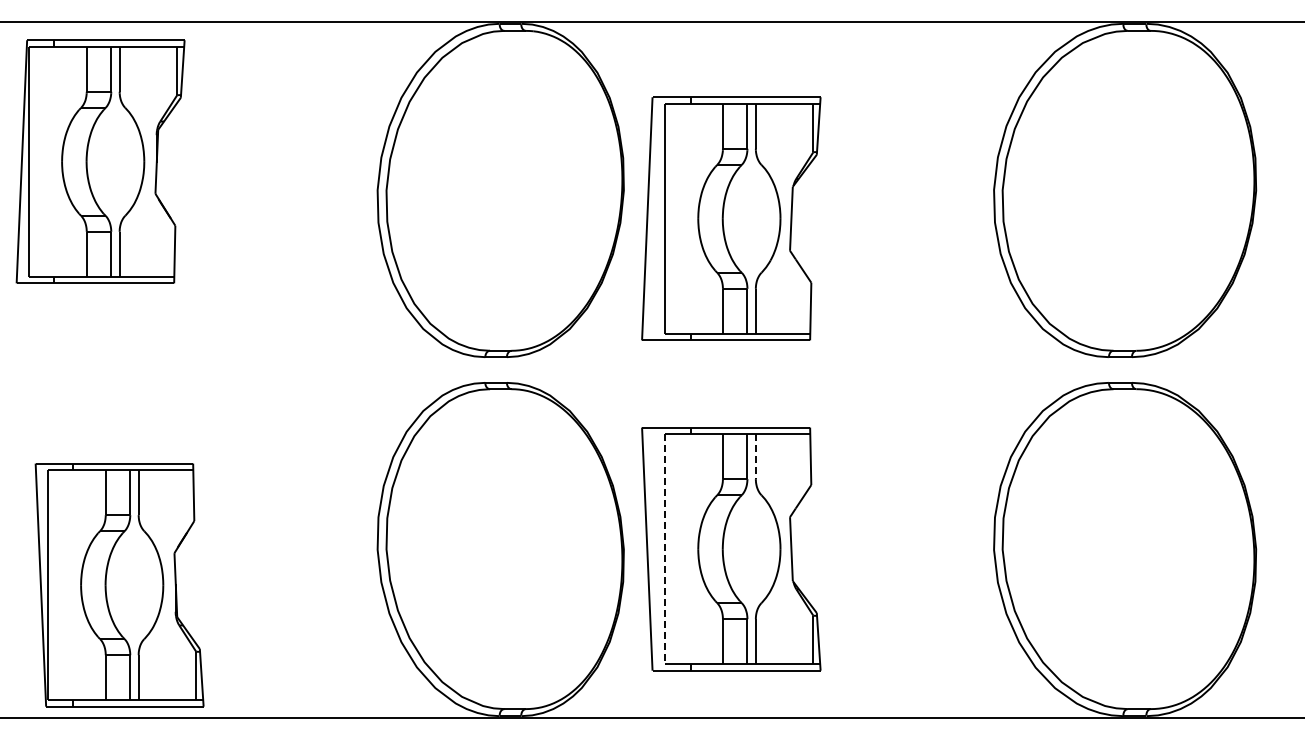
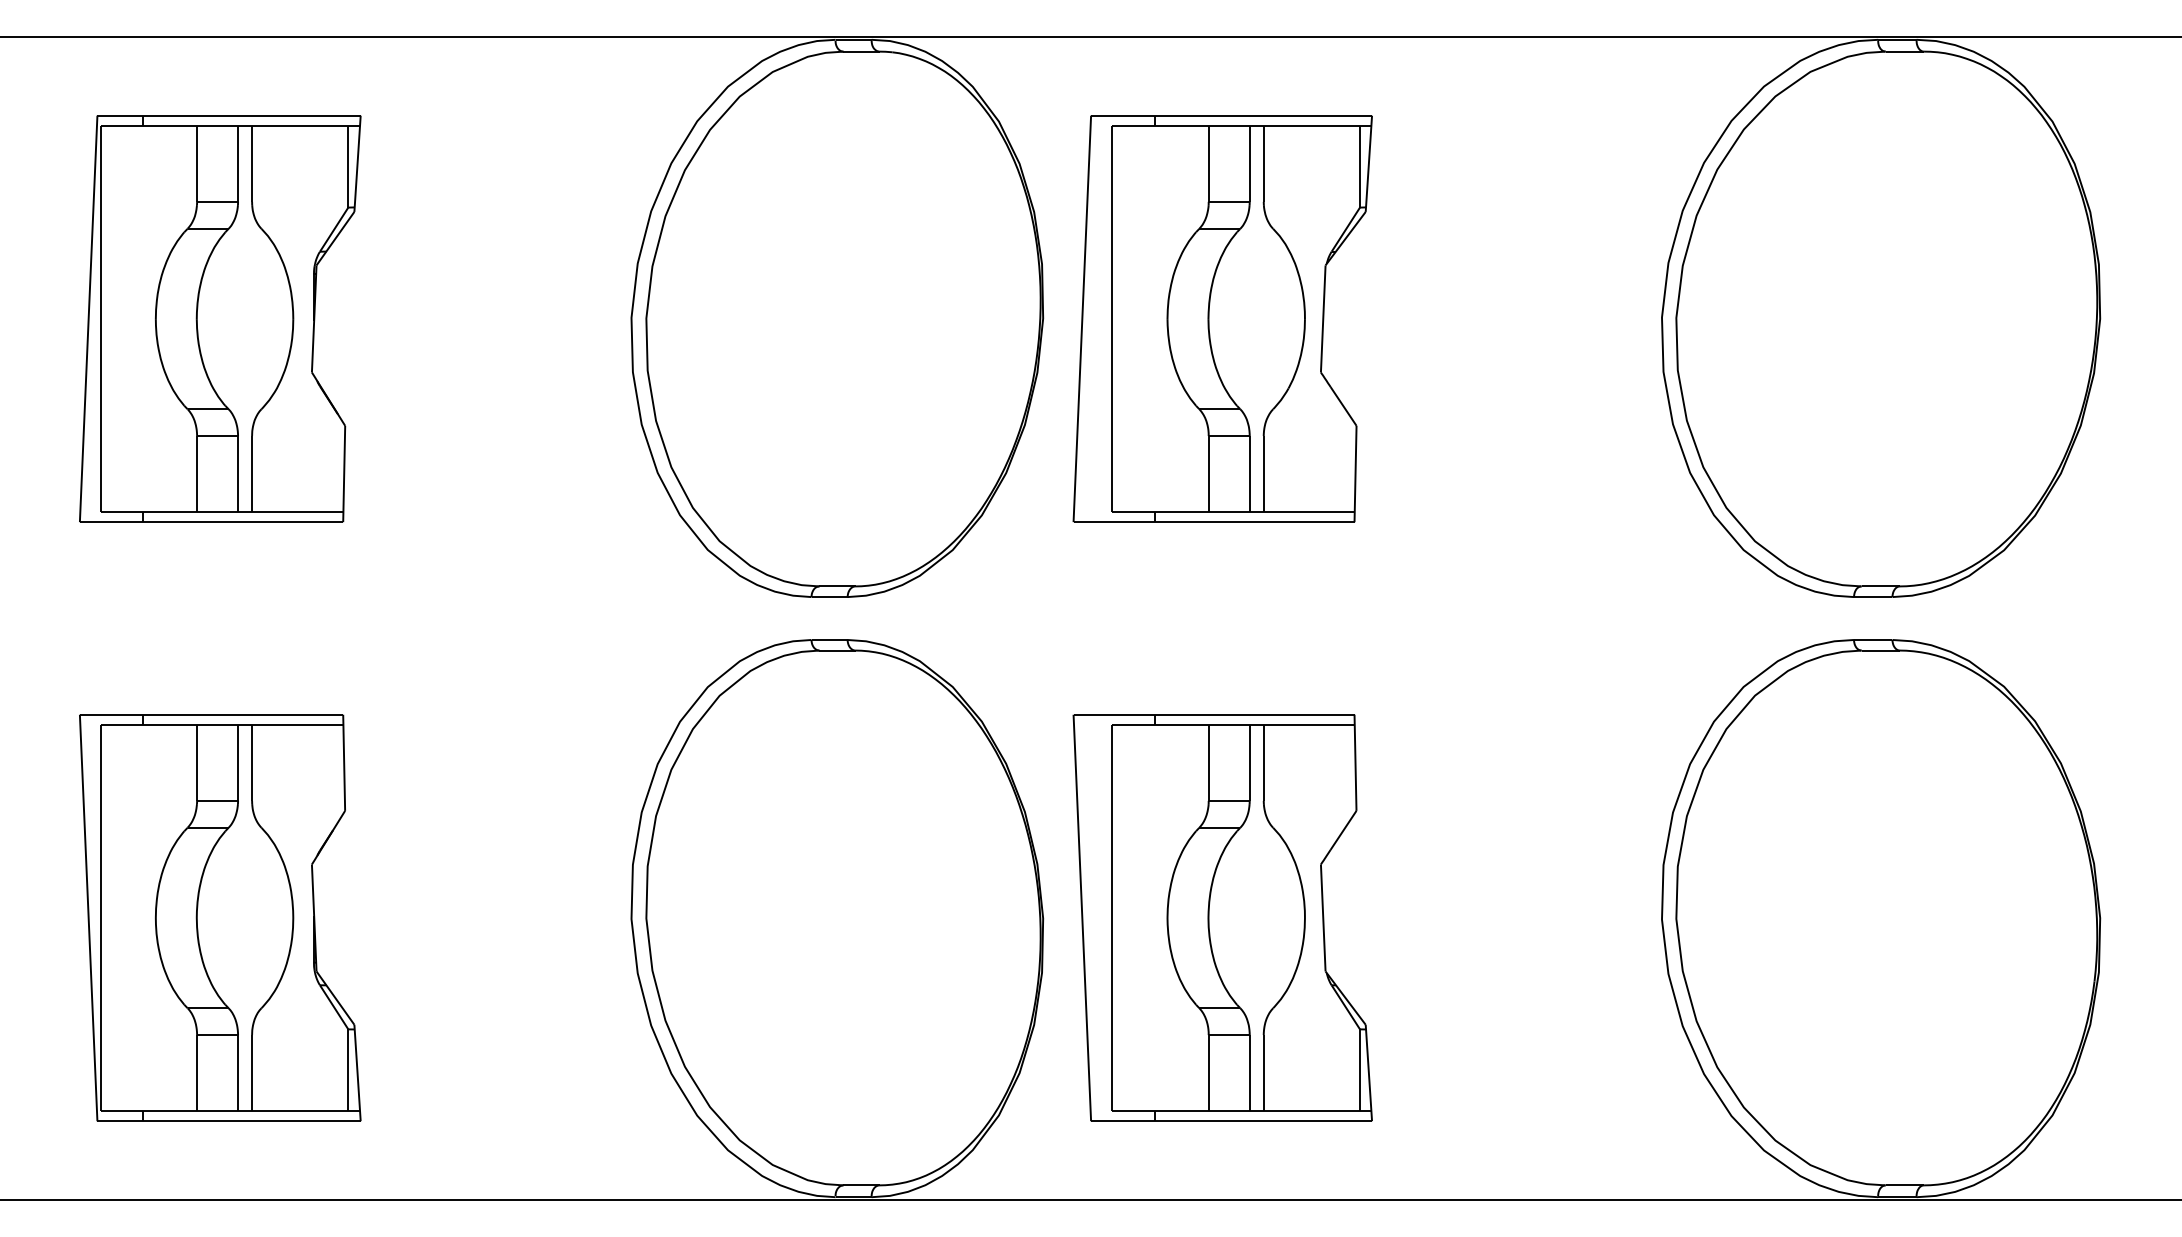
part: (100, 161) -> (220, 318), moved
part: (731, 218) -> (1223, 318), moved
line: (755, 456) -> (1263, 763), dashed -> solid
line: (665, 549) -> (1112, 918), dashed -> solid
part: (119, 585) -> (220, 918), moved

